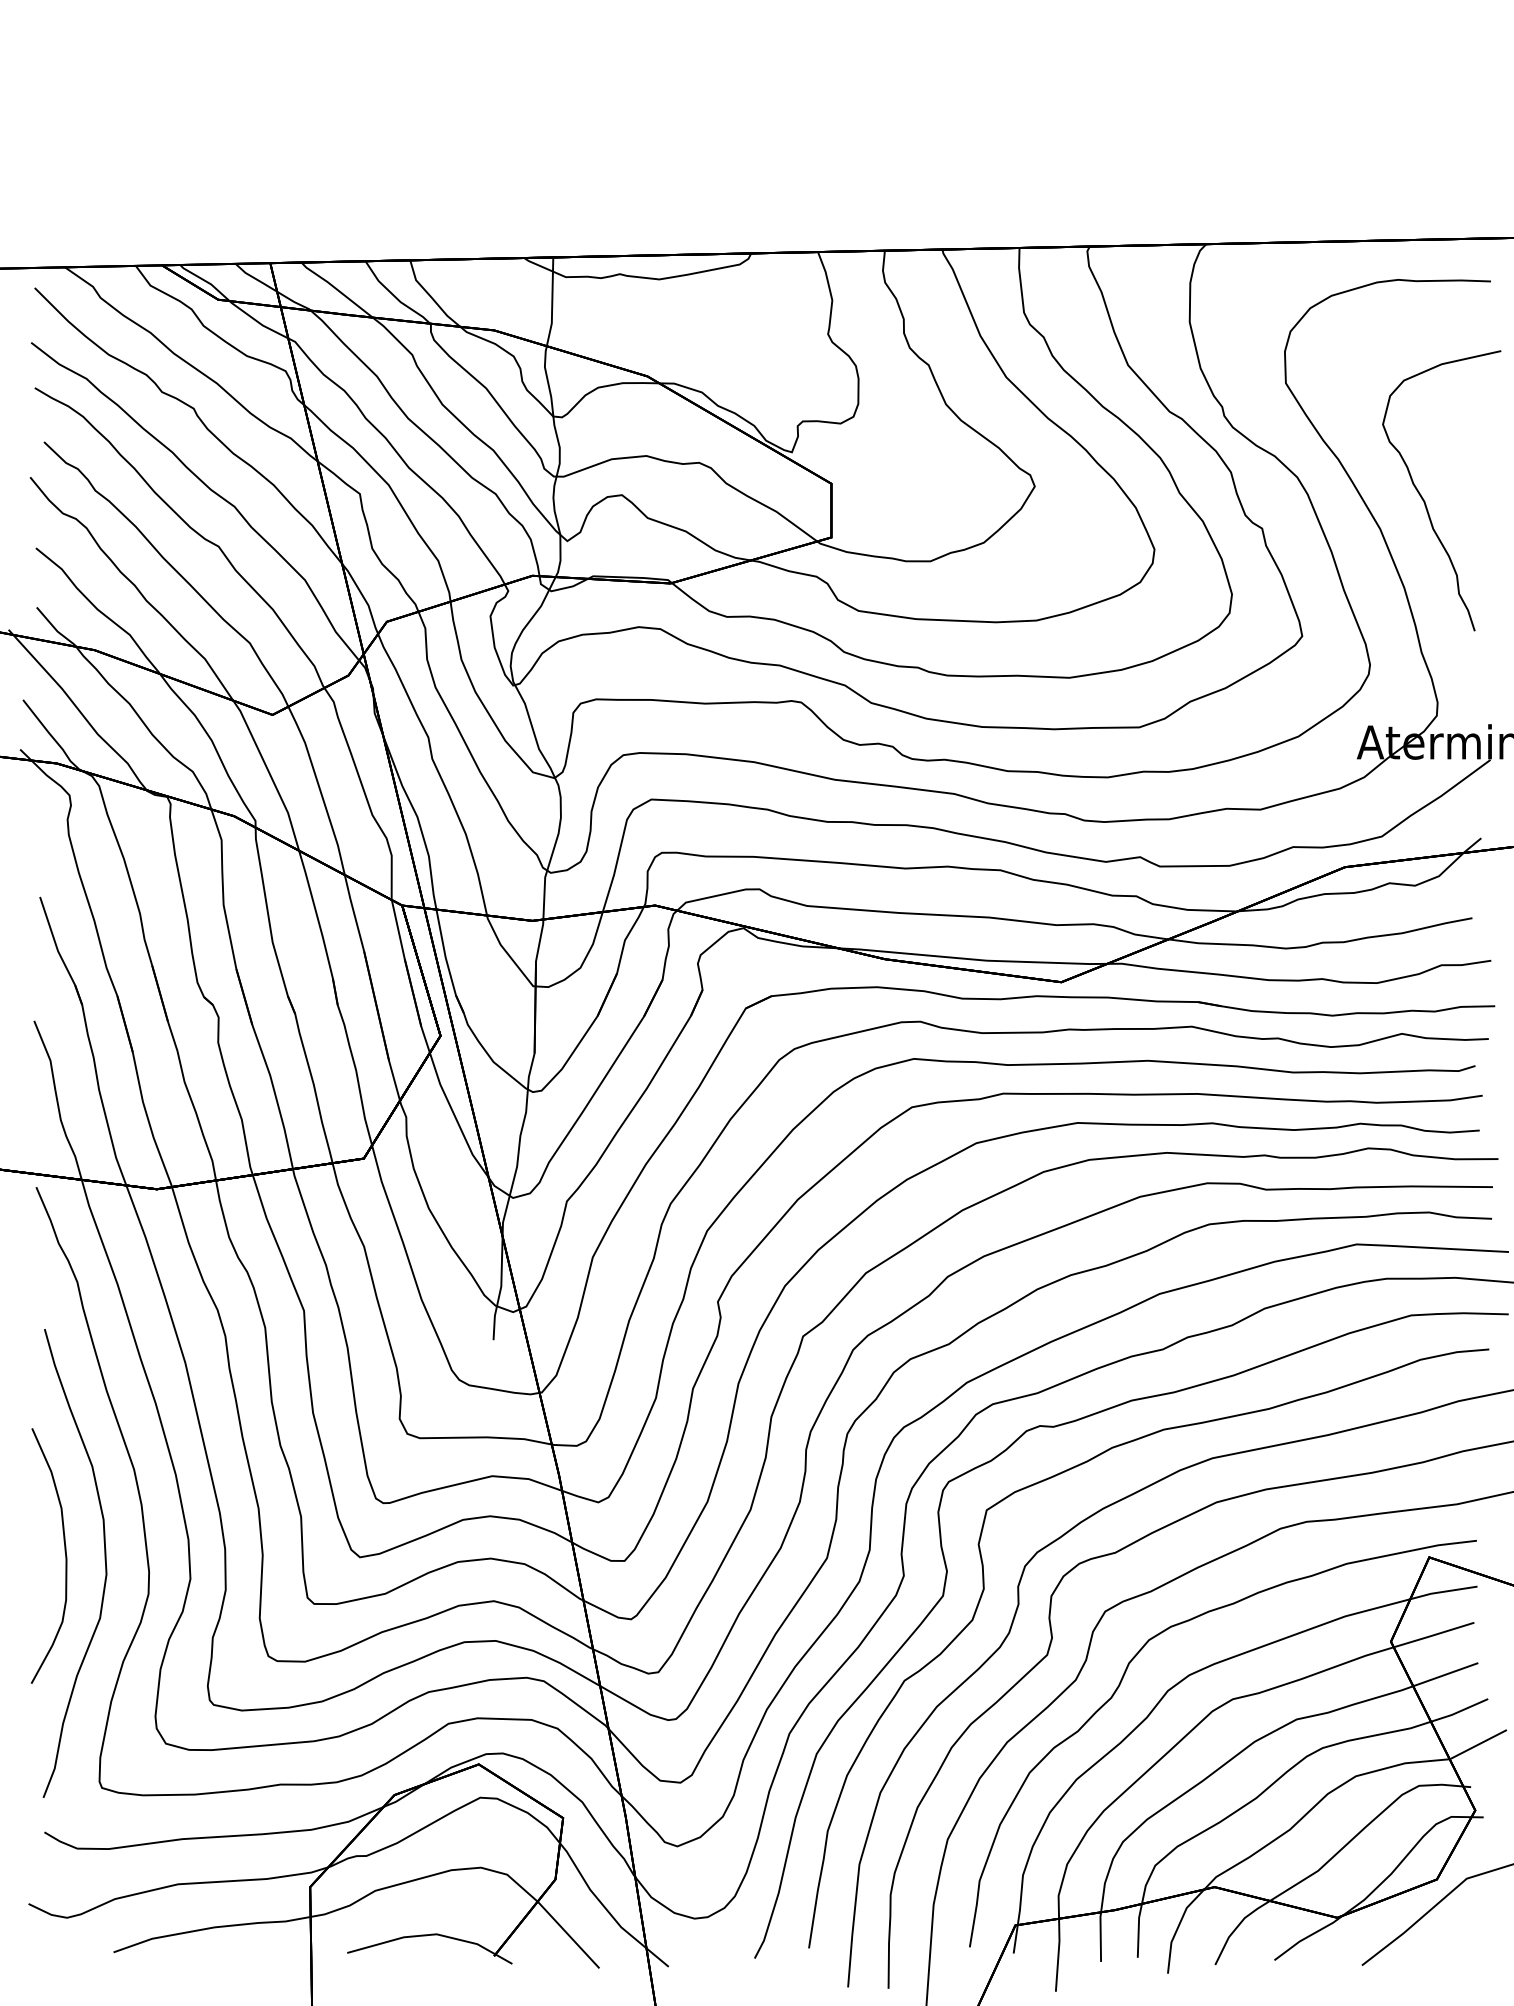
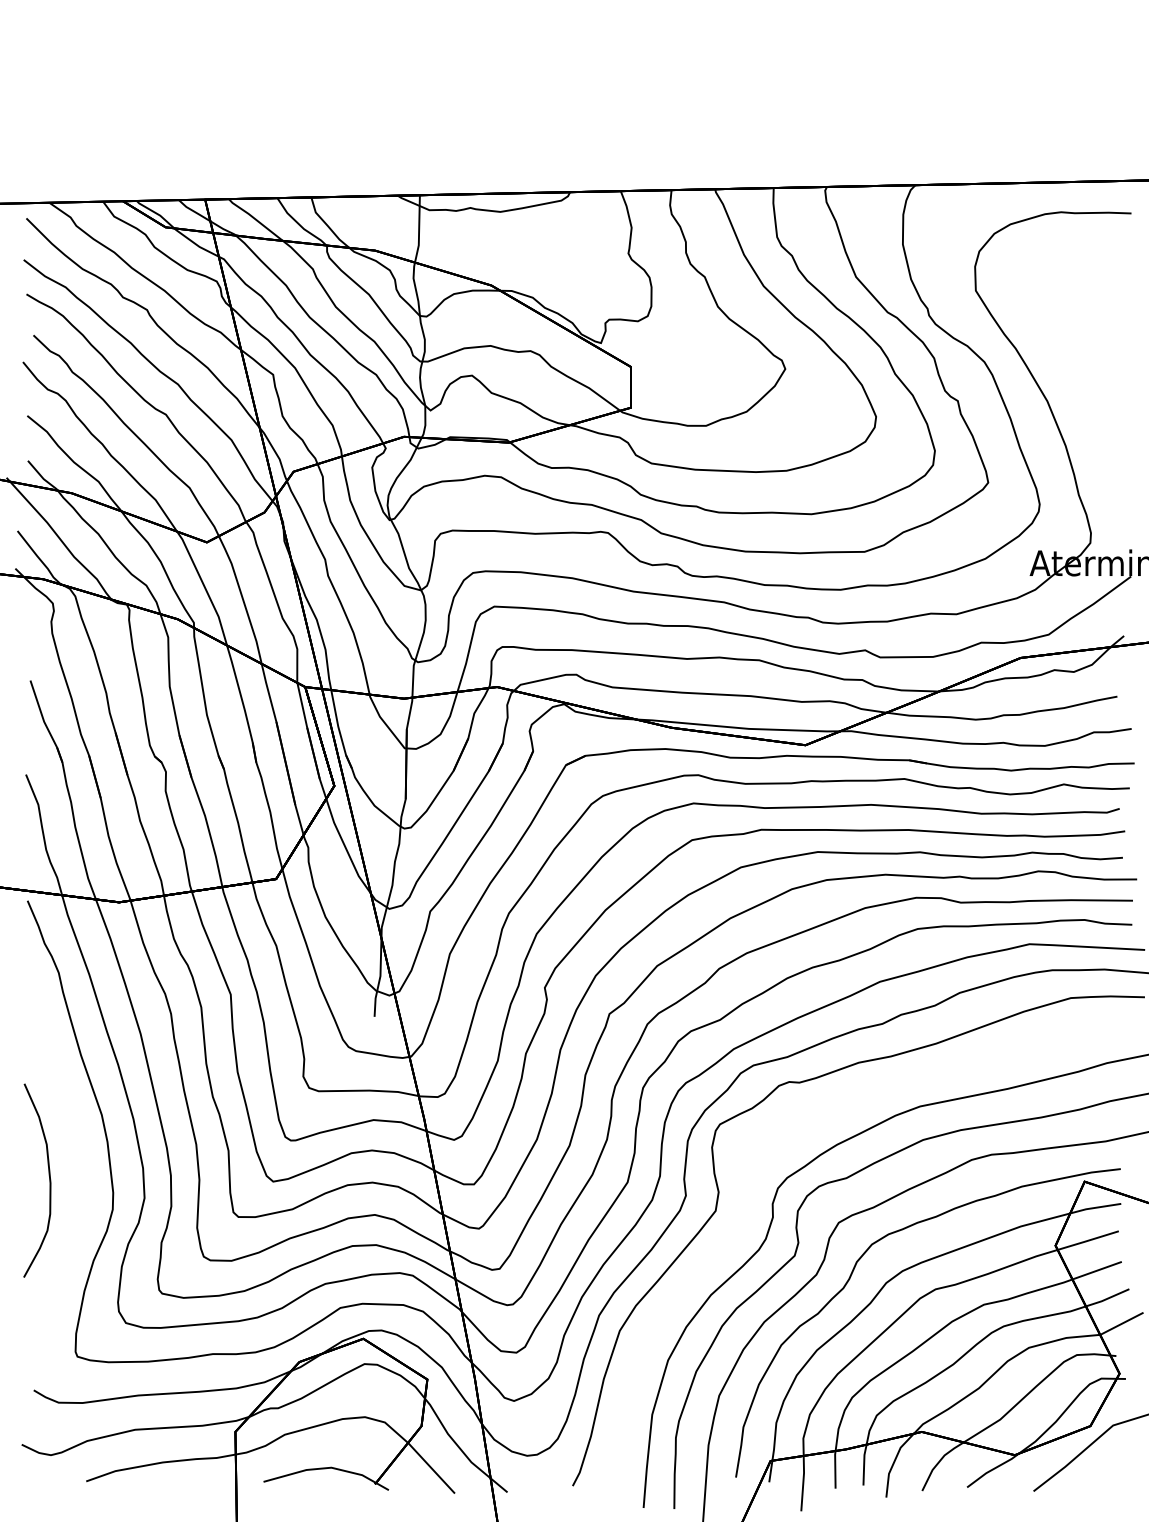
curve: (1423, 497) -> (1080, 377), removed
curve: (104, 1563) -> (79, 1186), removed
curve: (983, 1594) -> (746, 1209), removed

